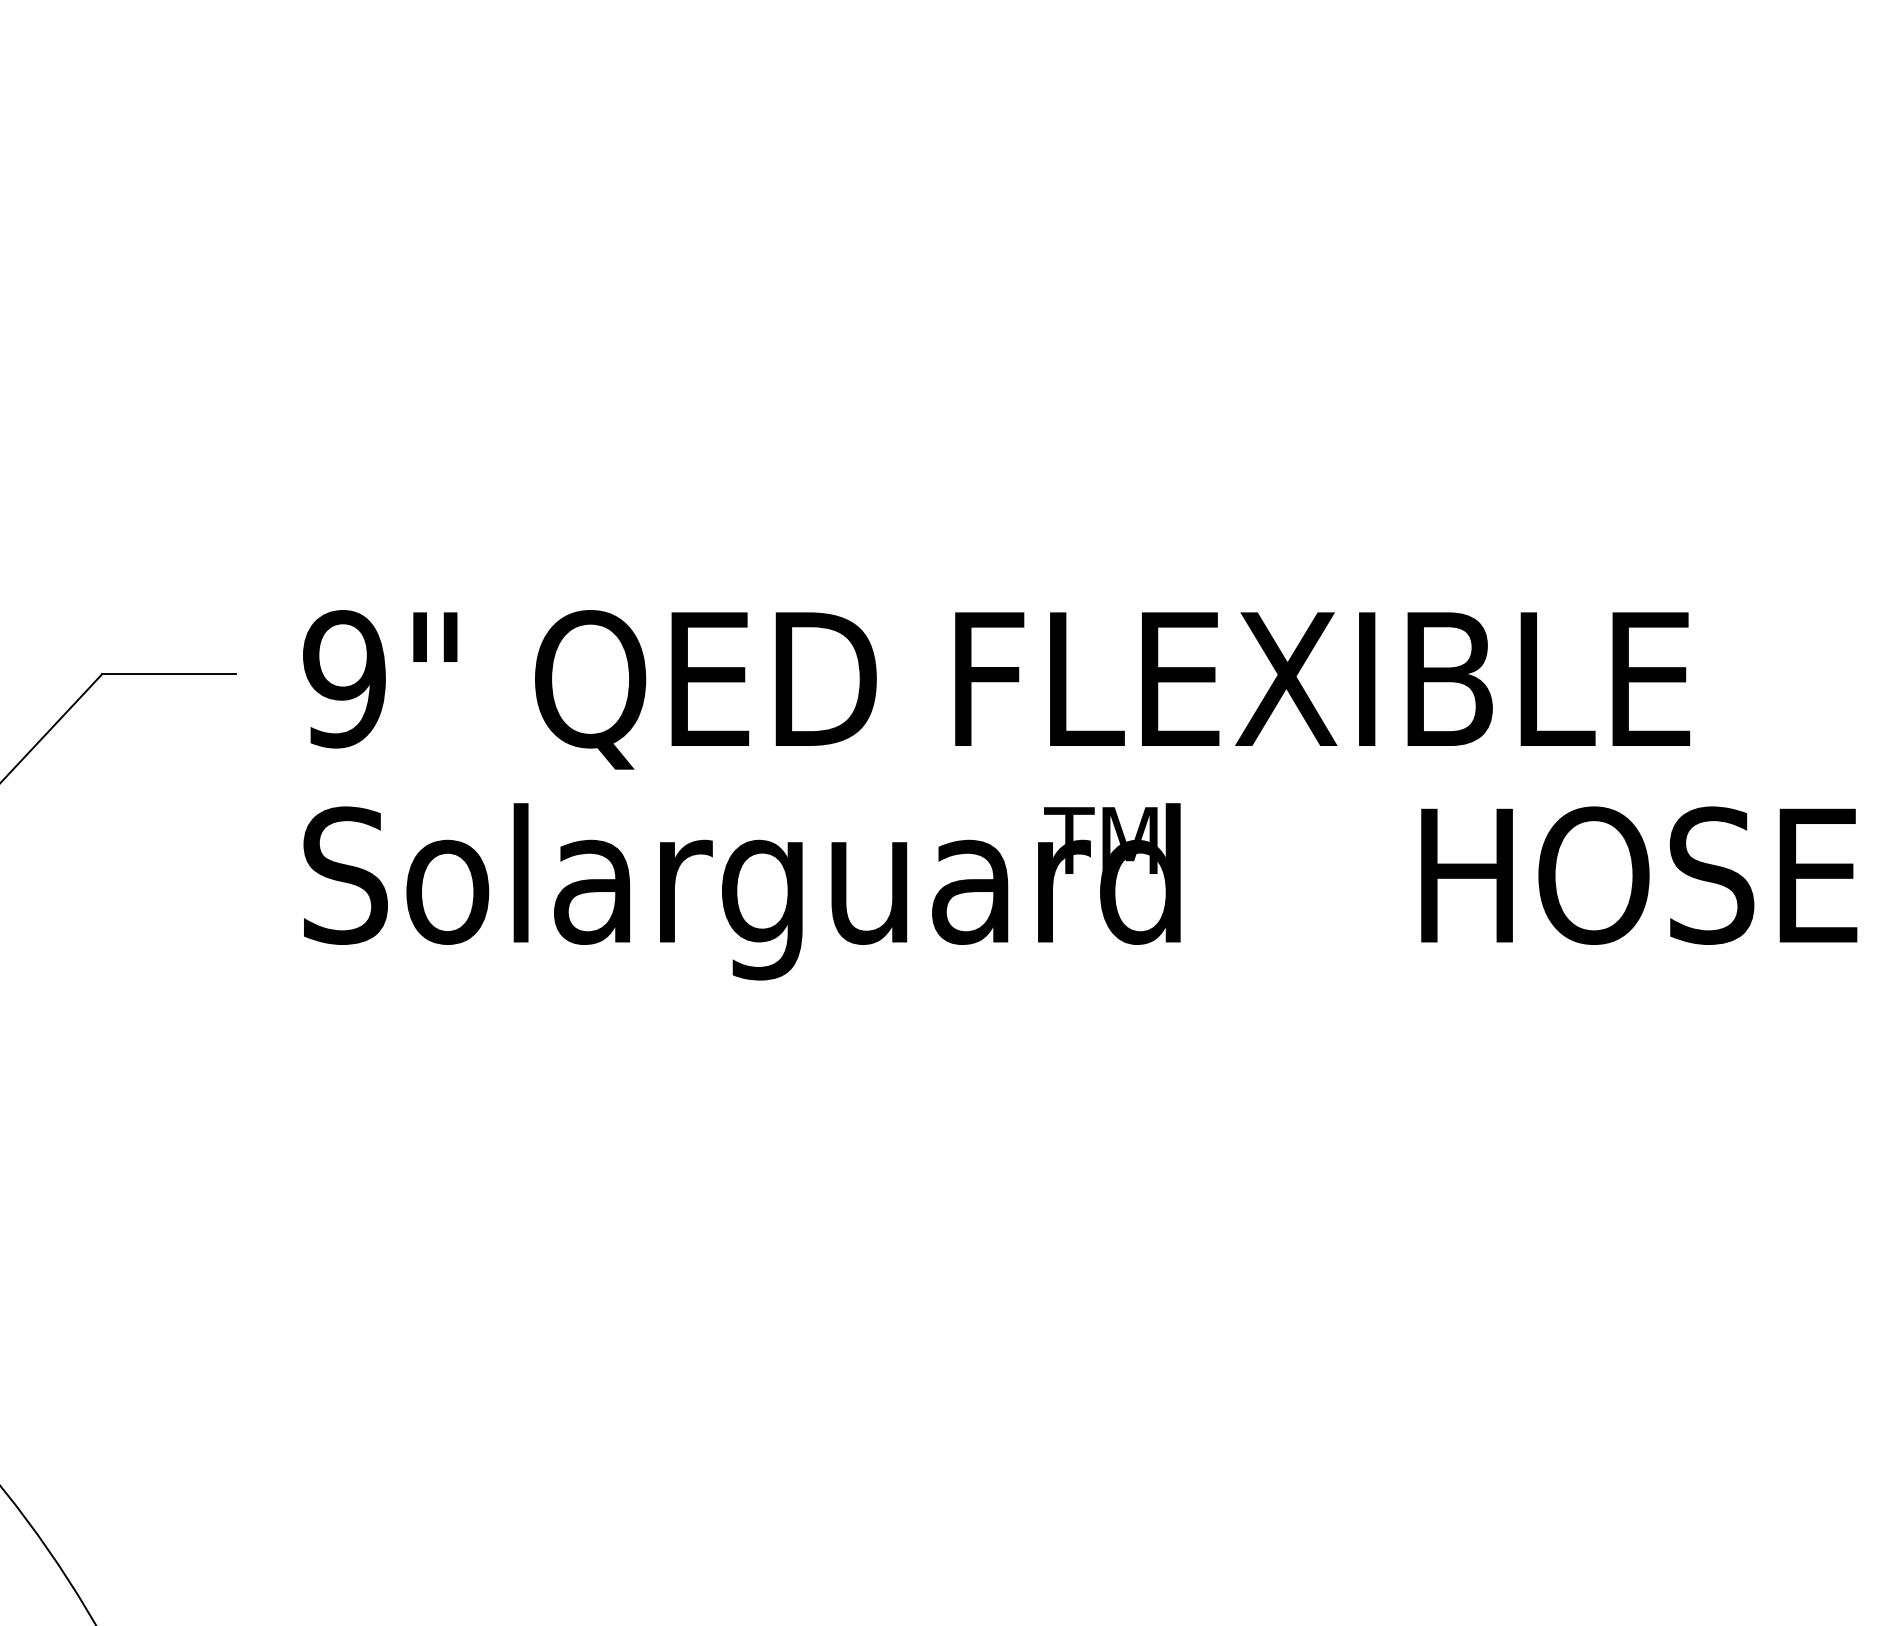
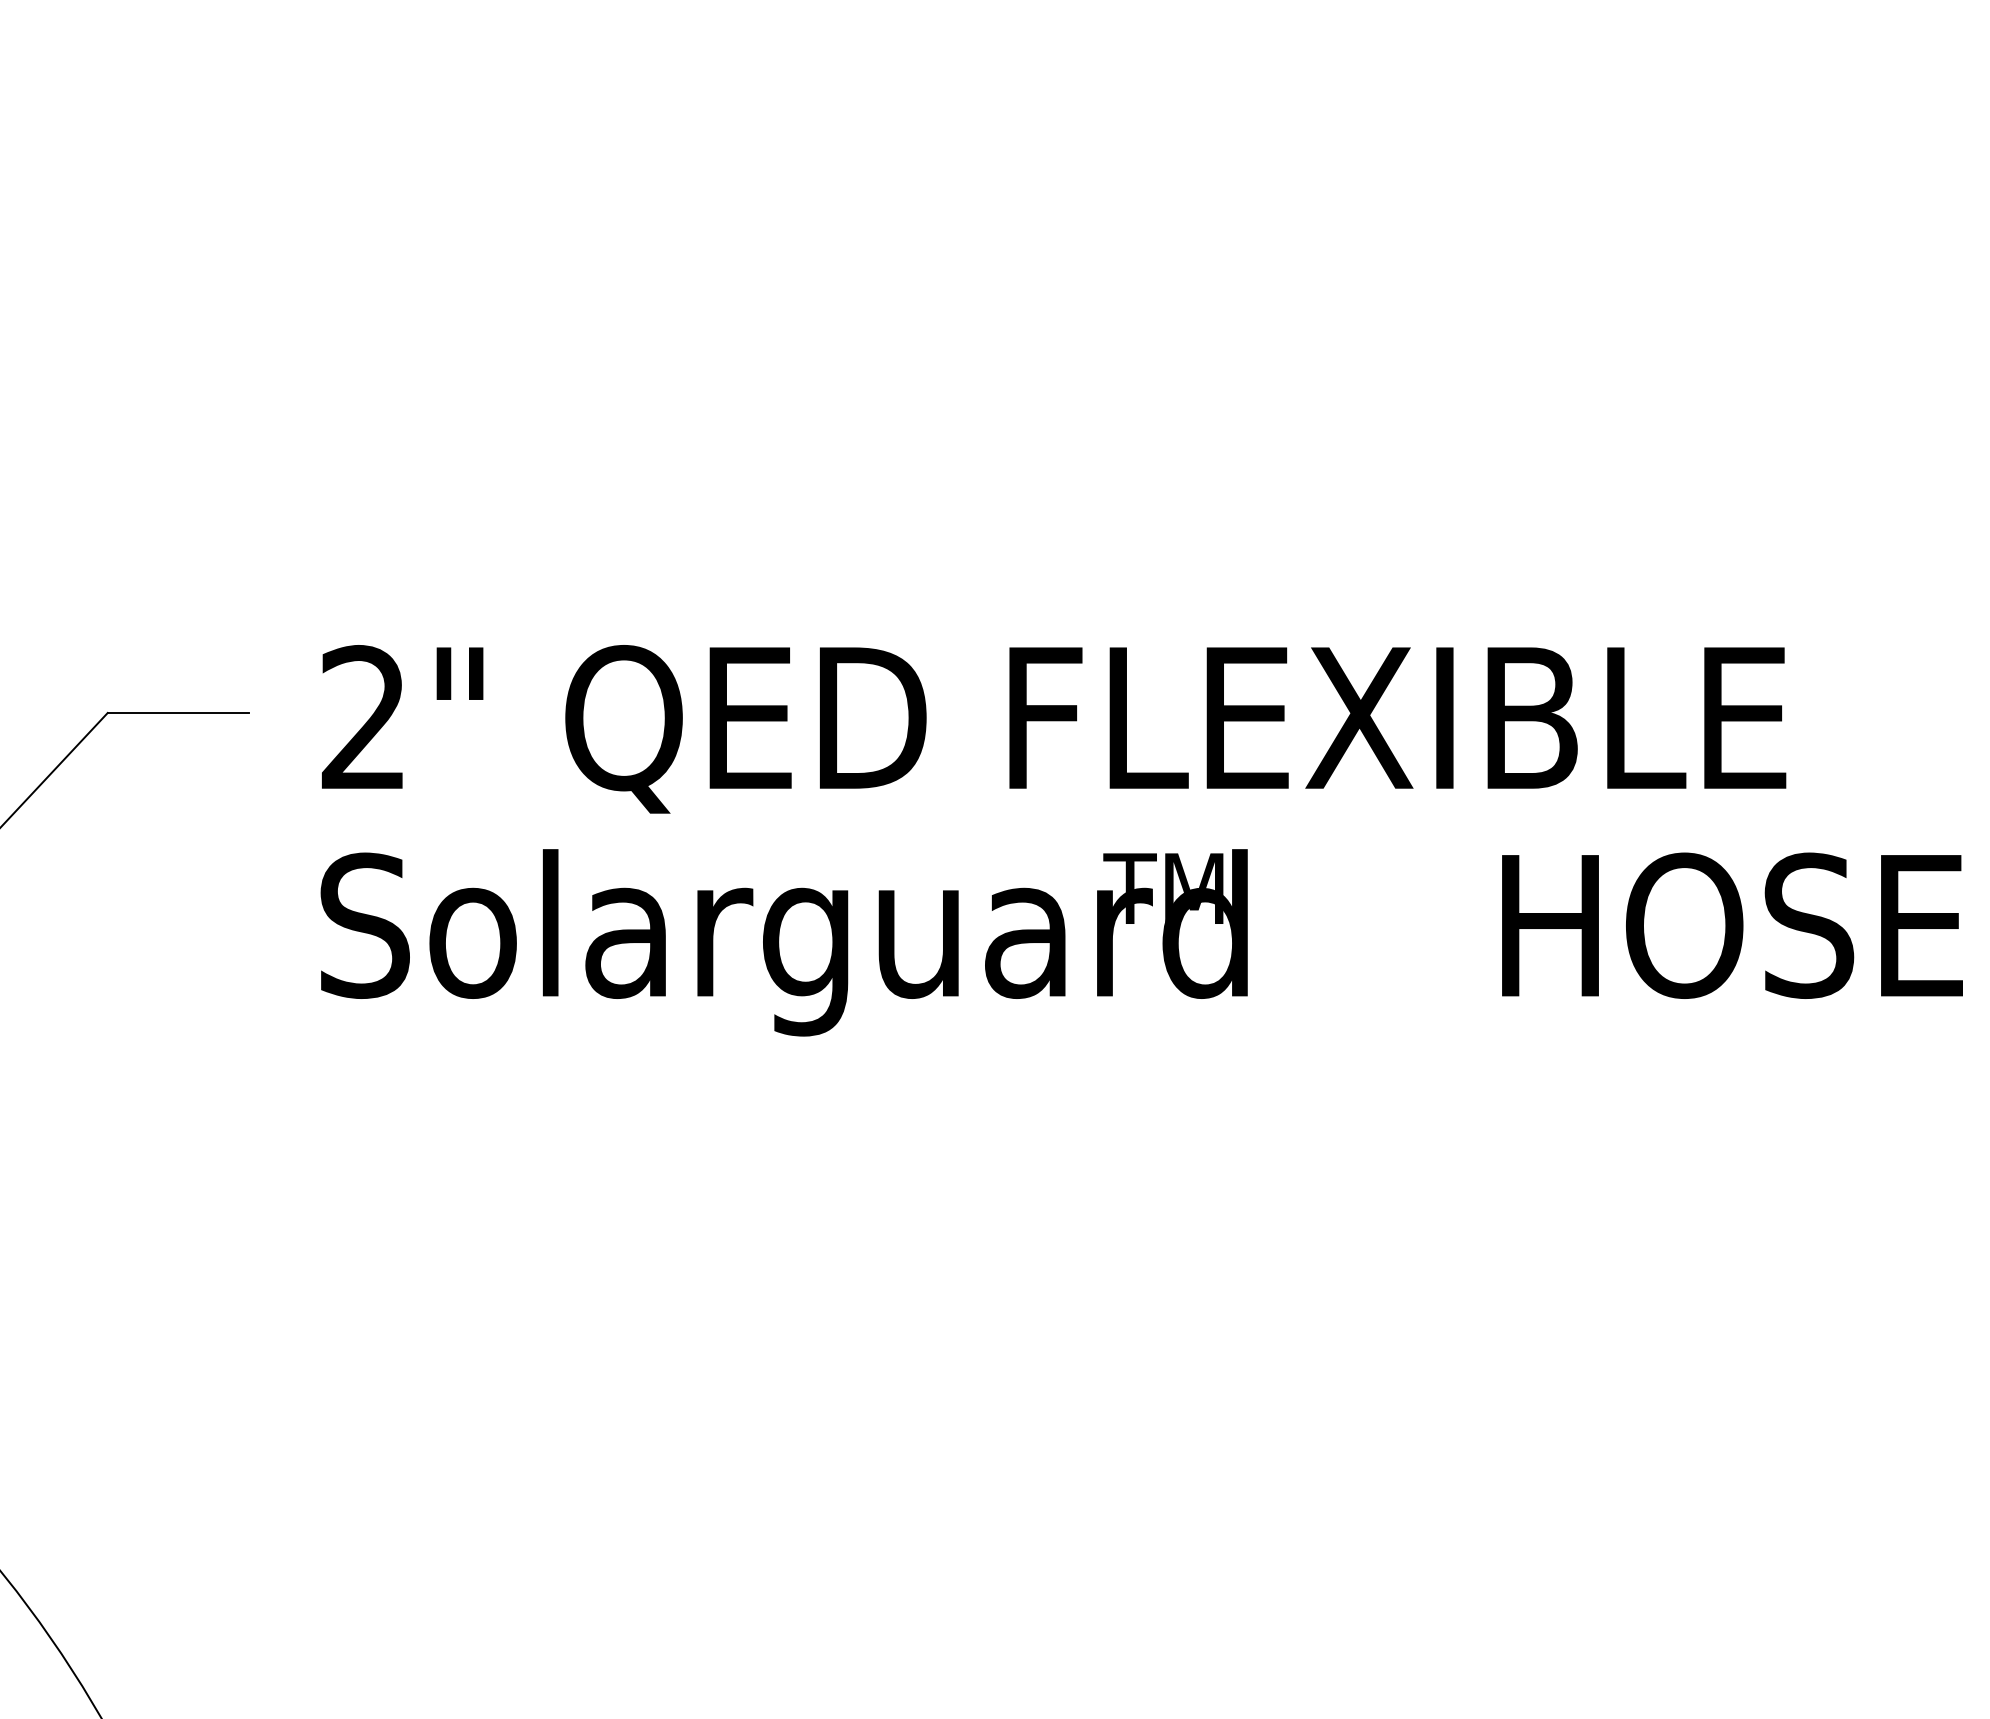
text: (344, 679) -> (363, 718), 9" -> 2"

